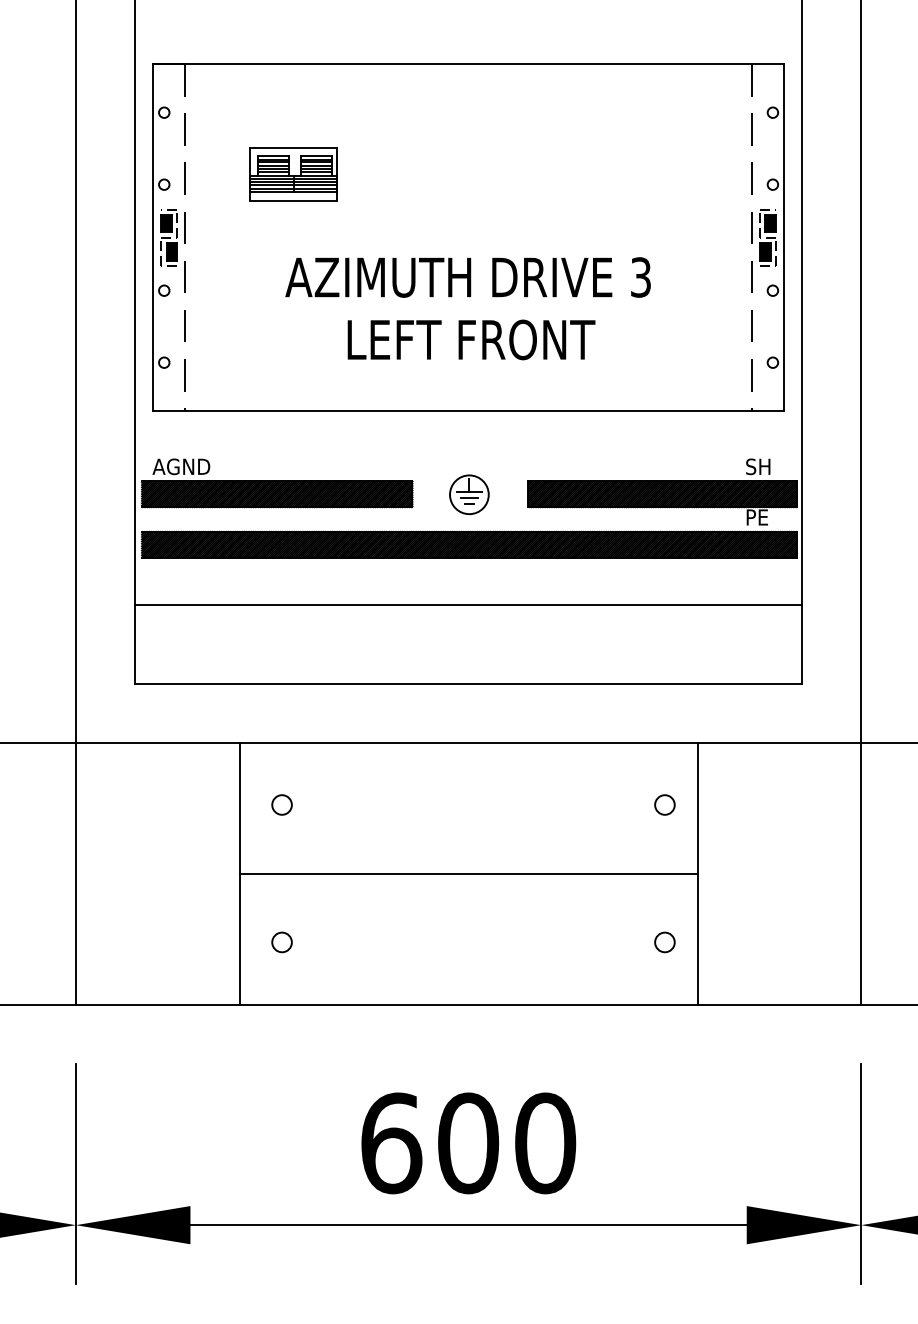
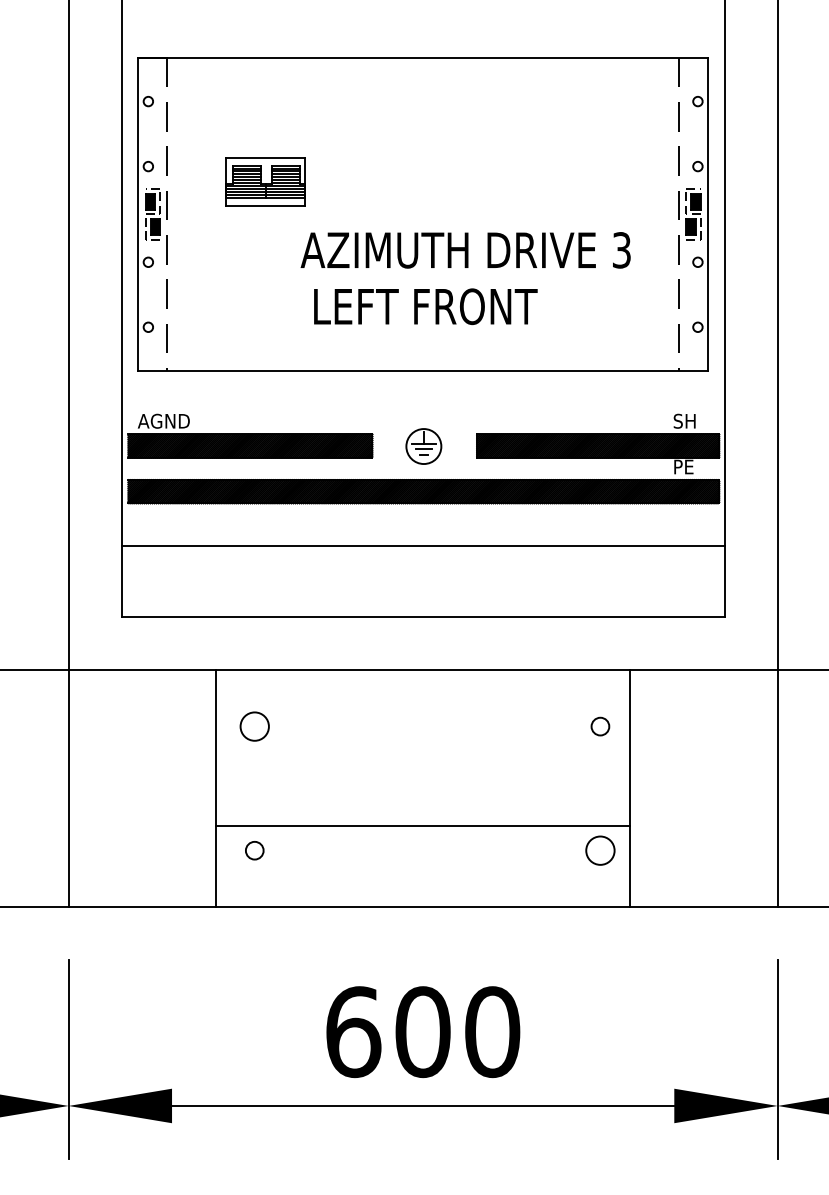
part: (293, 173) -> (265, 181), moved
text: (467, 277) -> (465, 250), moved
circle: (281, 804) -> (254, 726), size x1.6
line: (467, 873) -> (422, 825), moved
circle: (665, 942) -> (600, 850), size x1.6

